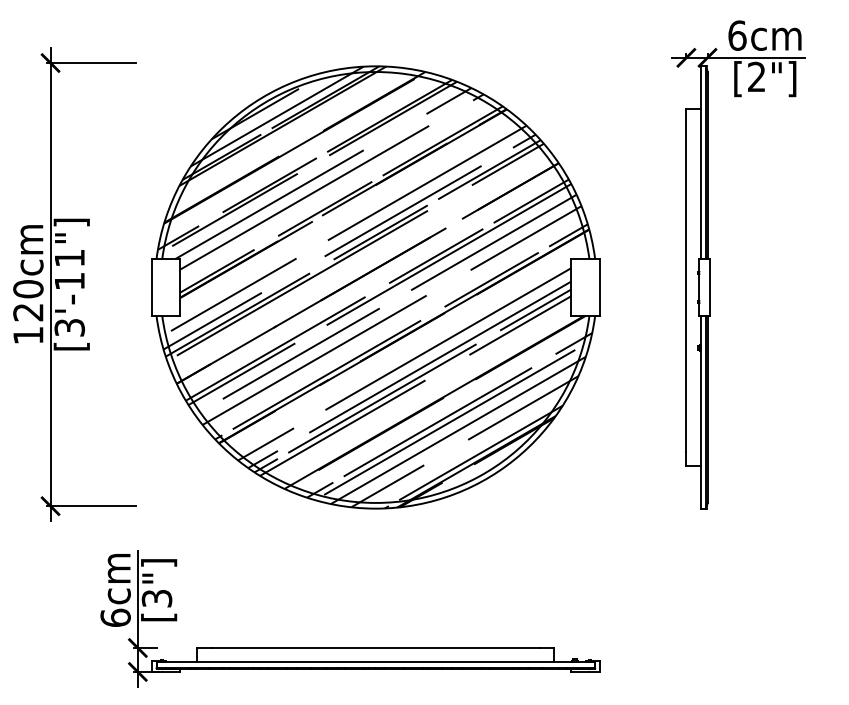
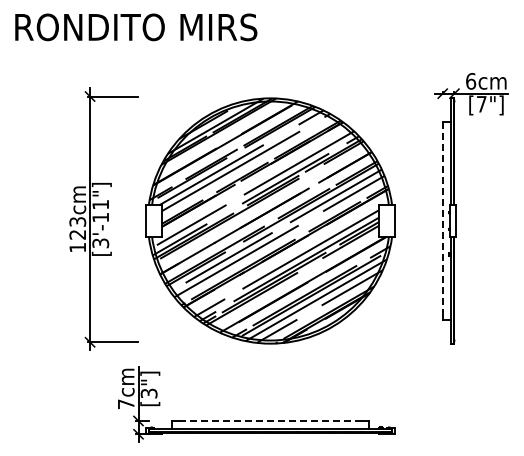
text: (756, 75) -> (481, 103), [2"] -> [7"]
line: (685, 281) -> (442, 217), solid -> dashed
text: (27, 288) -> (77, 221), 120cm -> 123cm
text: (114, 618) -> (125, 404), 6cm -> 7cm
line: (375, 647) -> (270, 420), solid -> dashed

